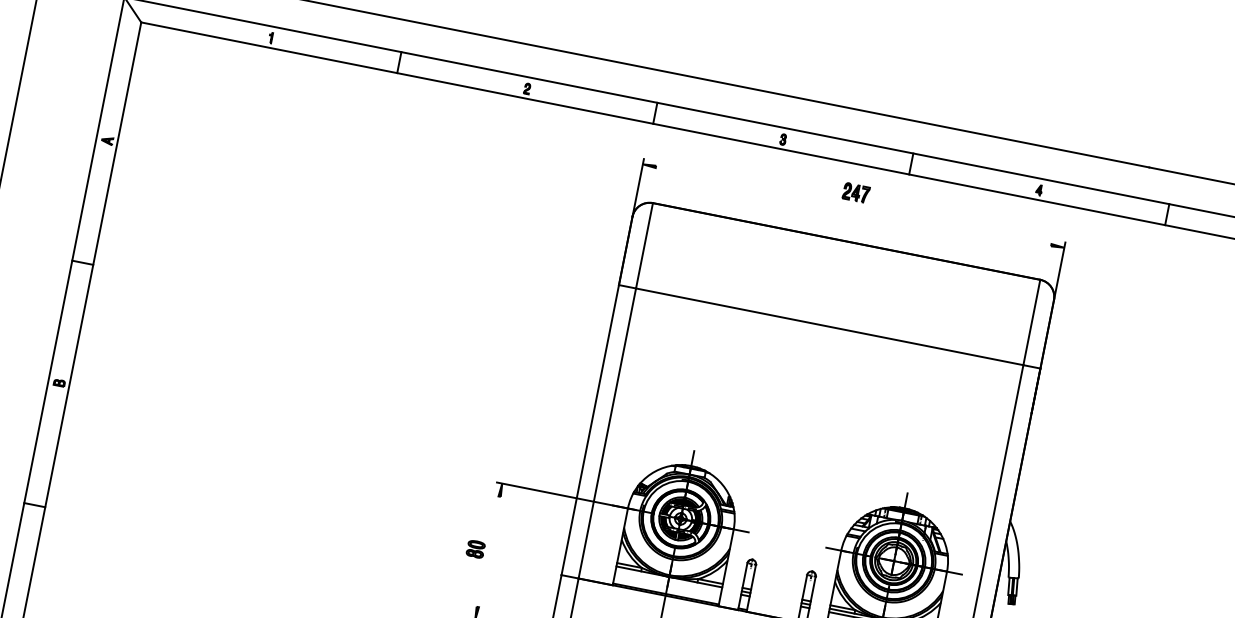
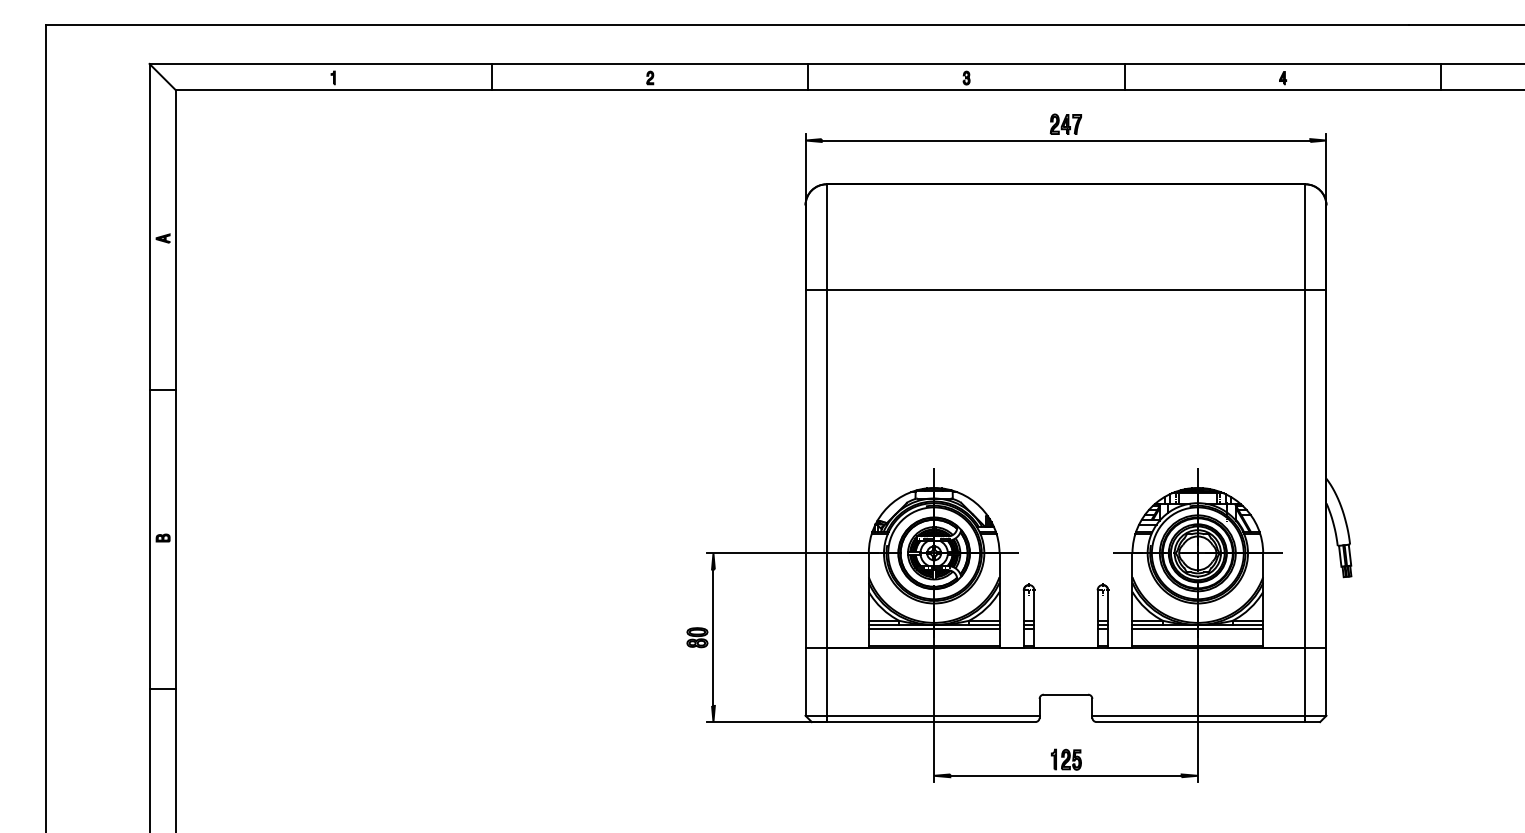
line: (853, 205) -> (1065, 140), added
line: (488, 551) -> (713, 637), added
line: (668, 580) -> (933, 629), added

